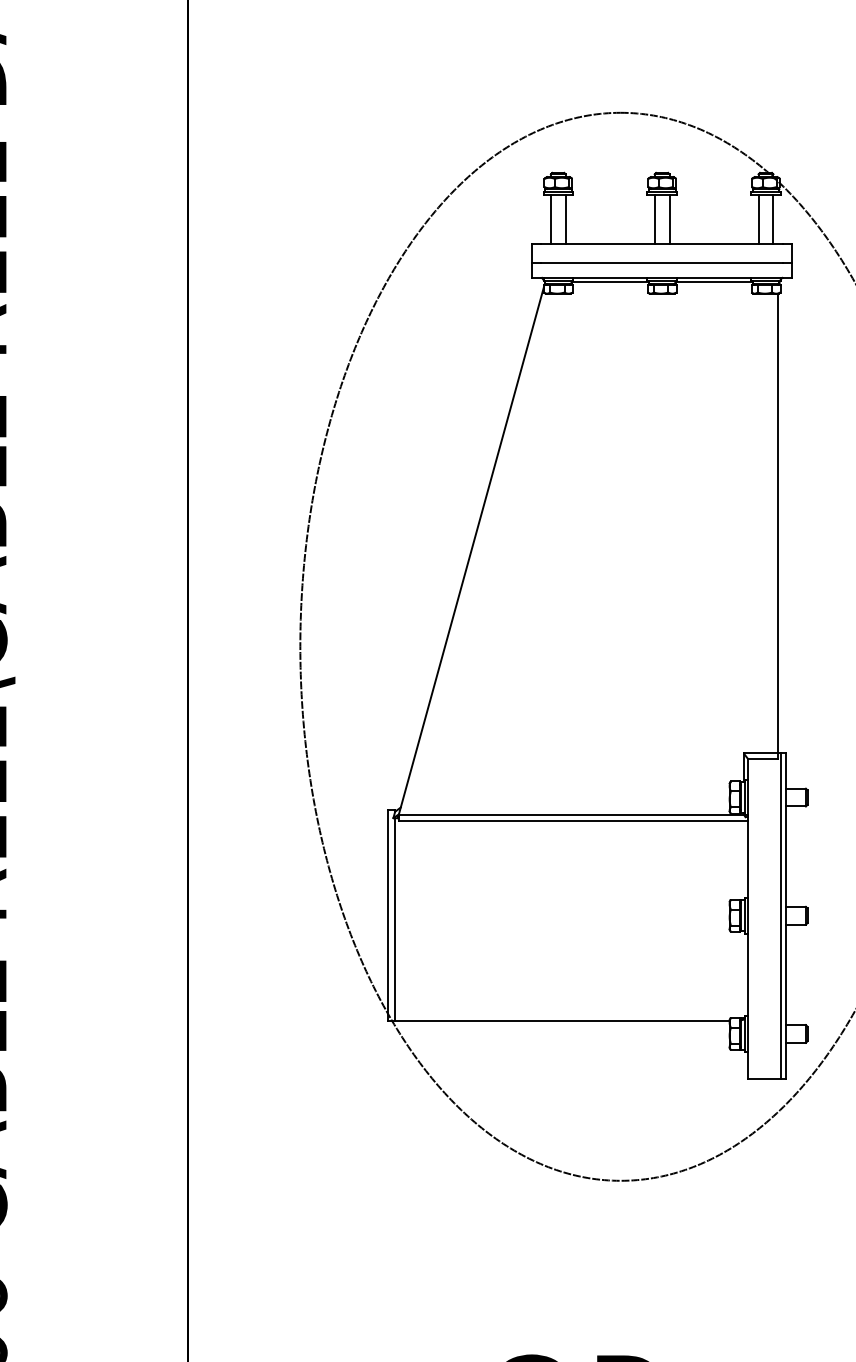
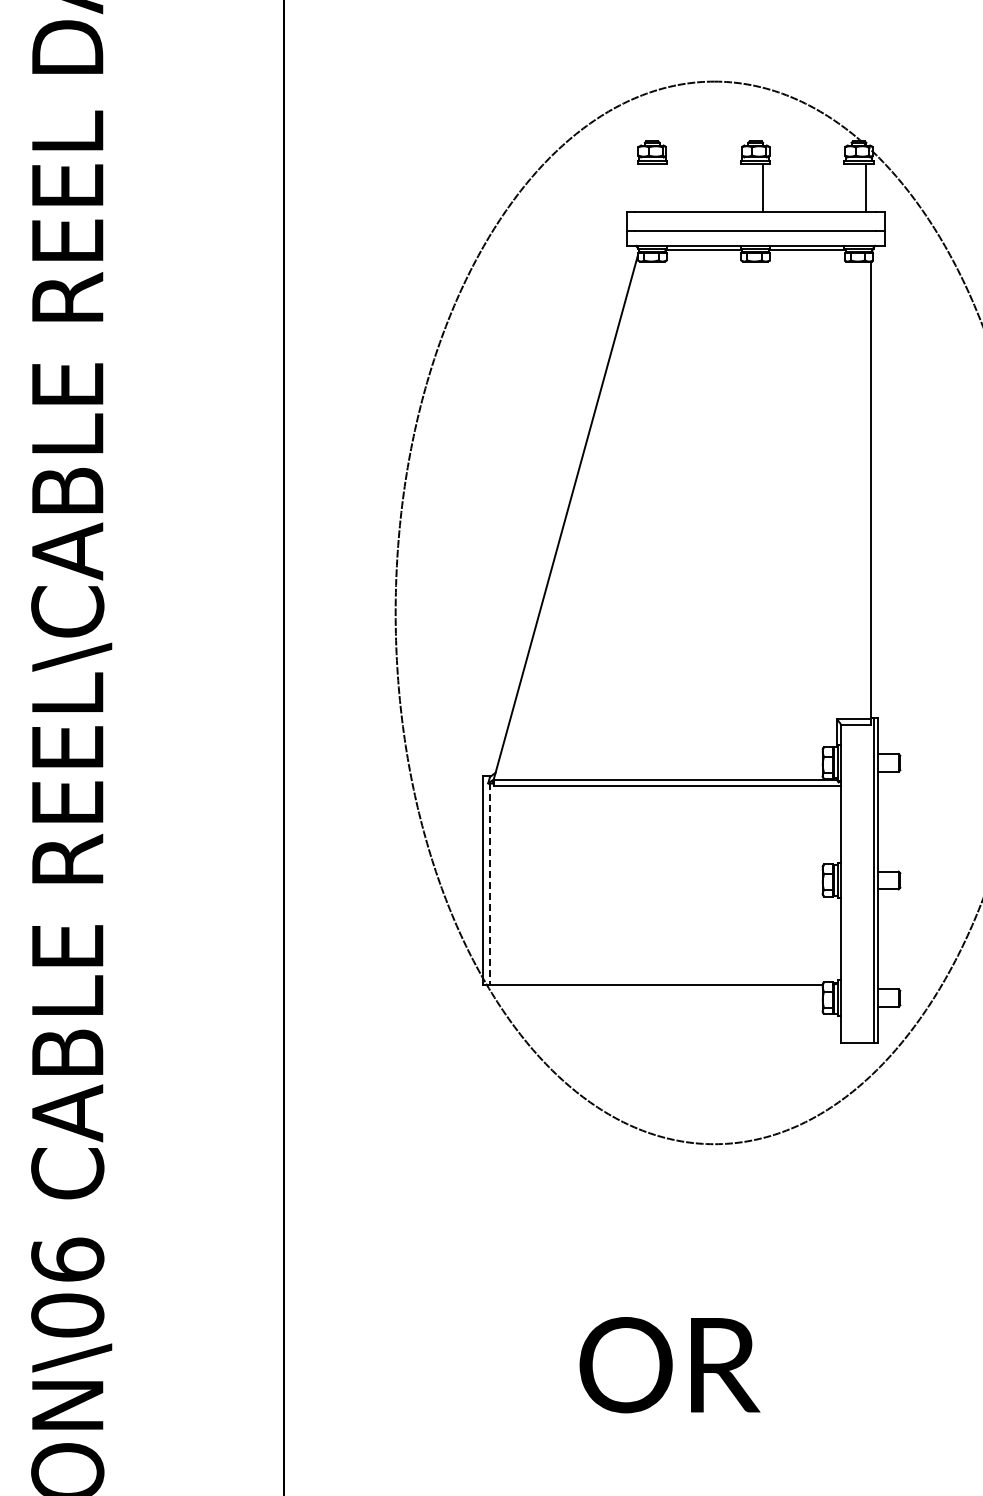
line: (550, 219) -> (644, 187), removed
line: (565, 219) -> (659, 187), removed
line: (654, 219) -> (748, 187), removed
line: (758, 219) -> (851, 187), removed
line: (395, 919) -> (490, 884), solid -> dashed

